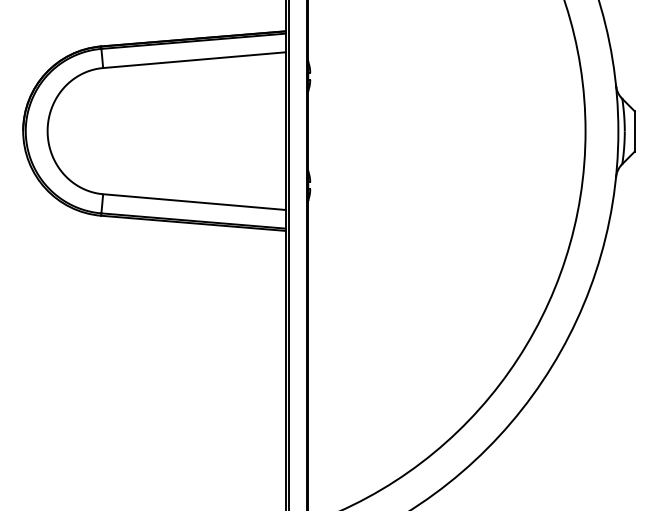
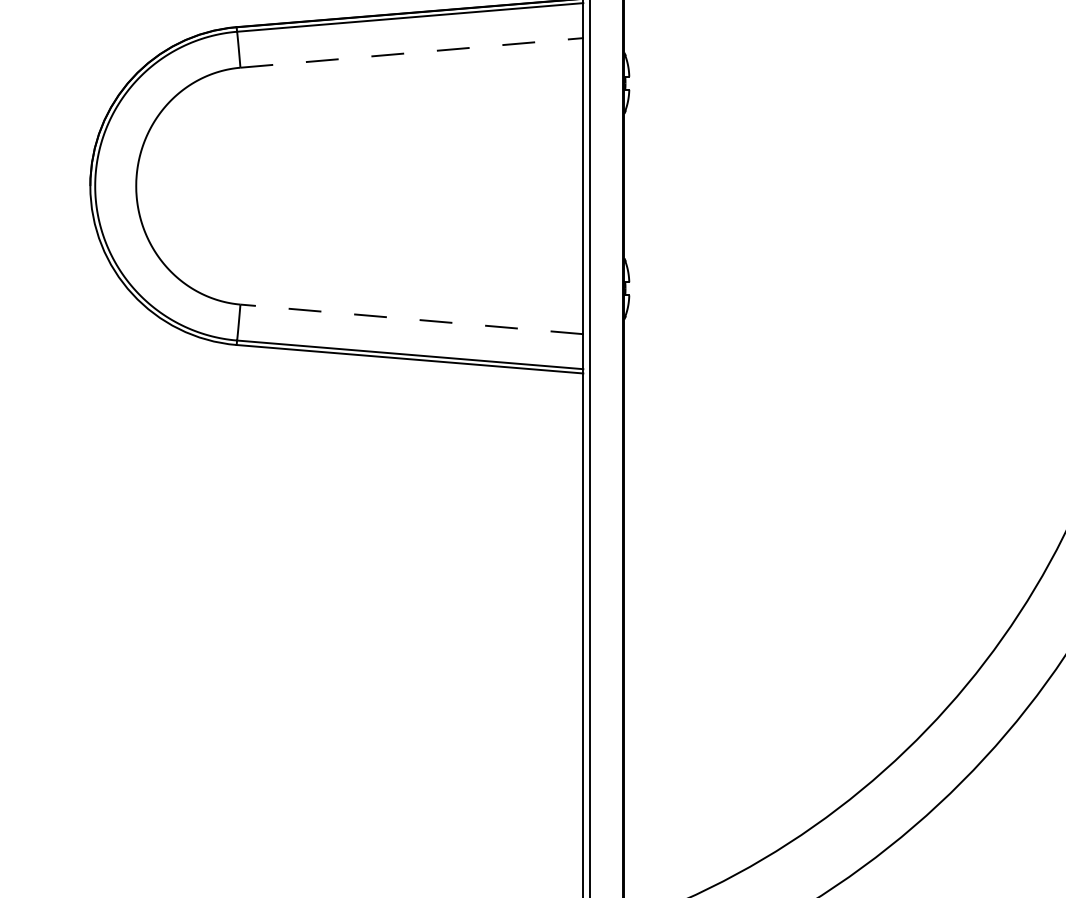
line: (194, 60) -> (411, 53), solid -> dashed
line: (194, 202) -> (411, 320), solid -> dashed

